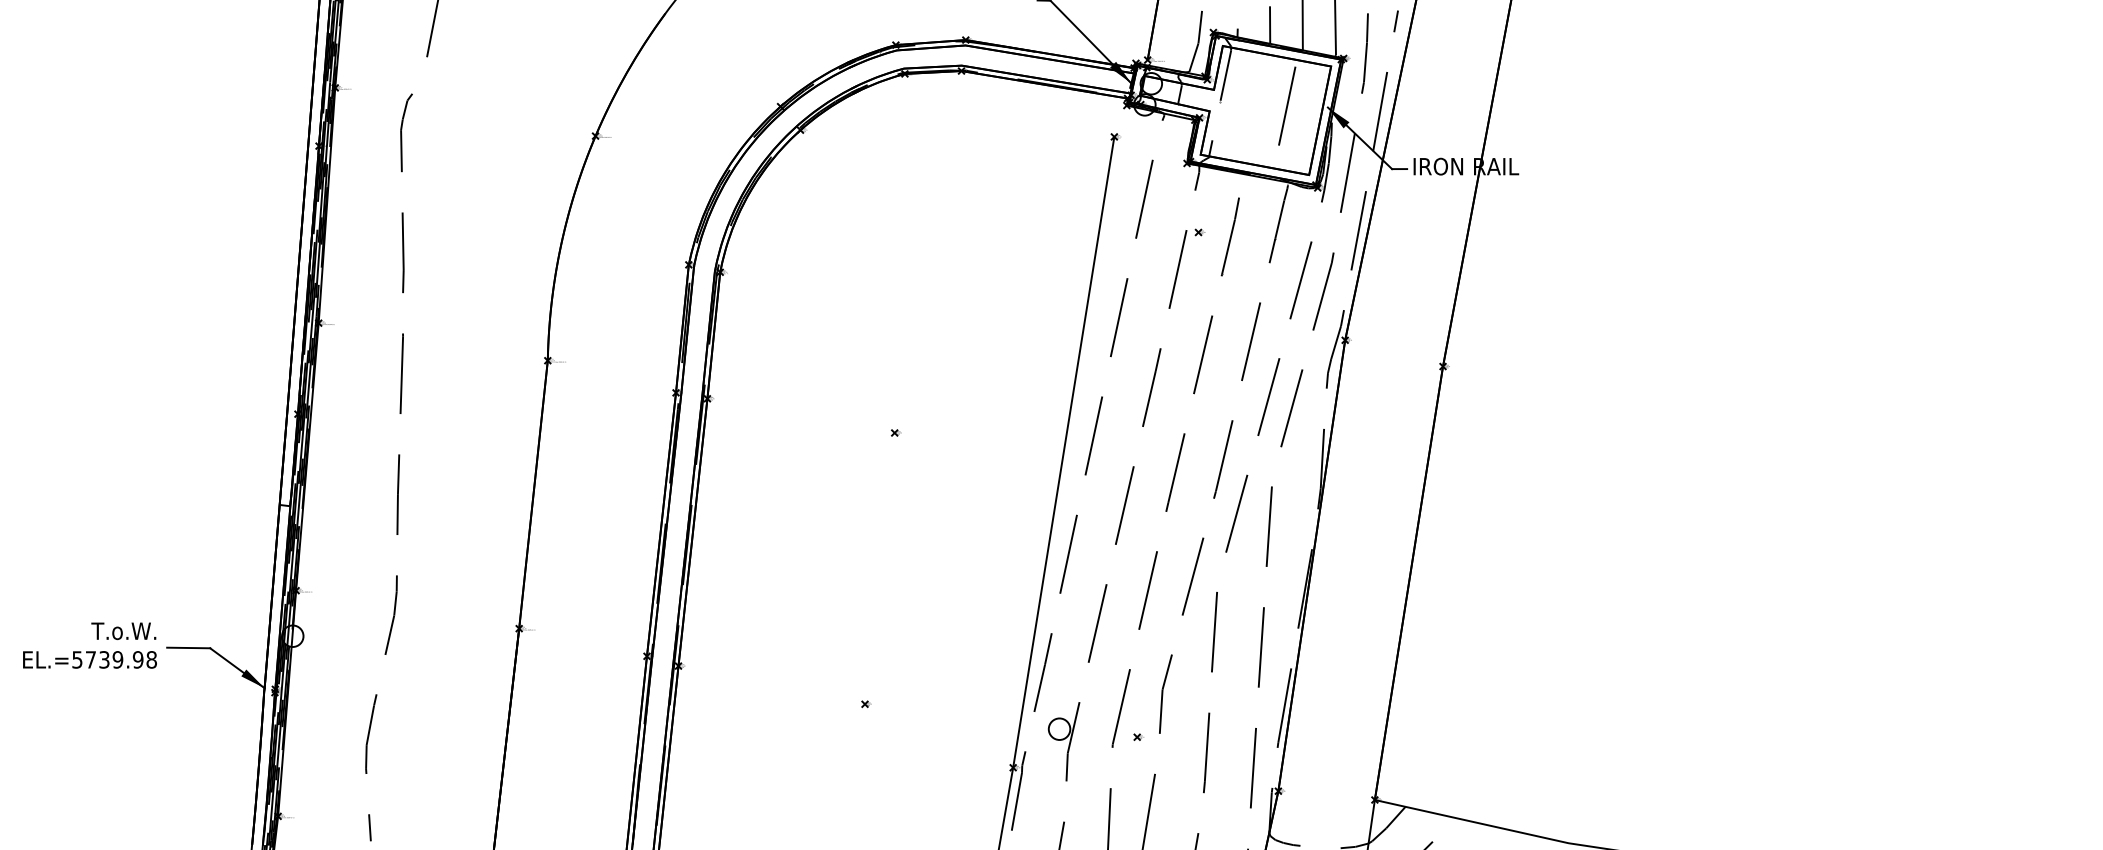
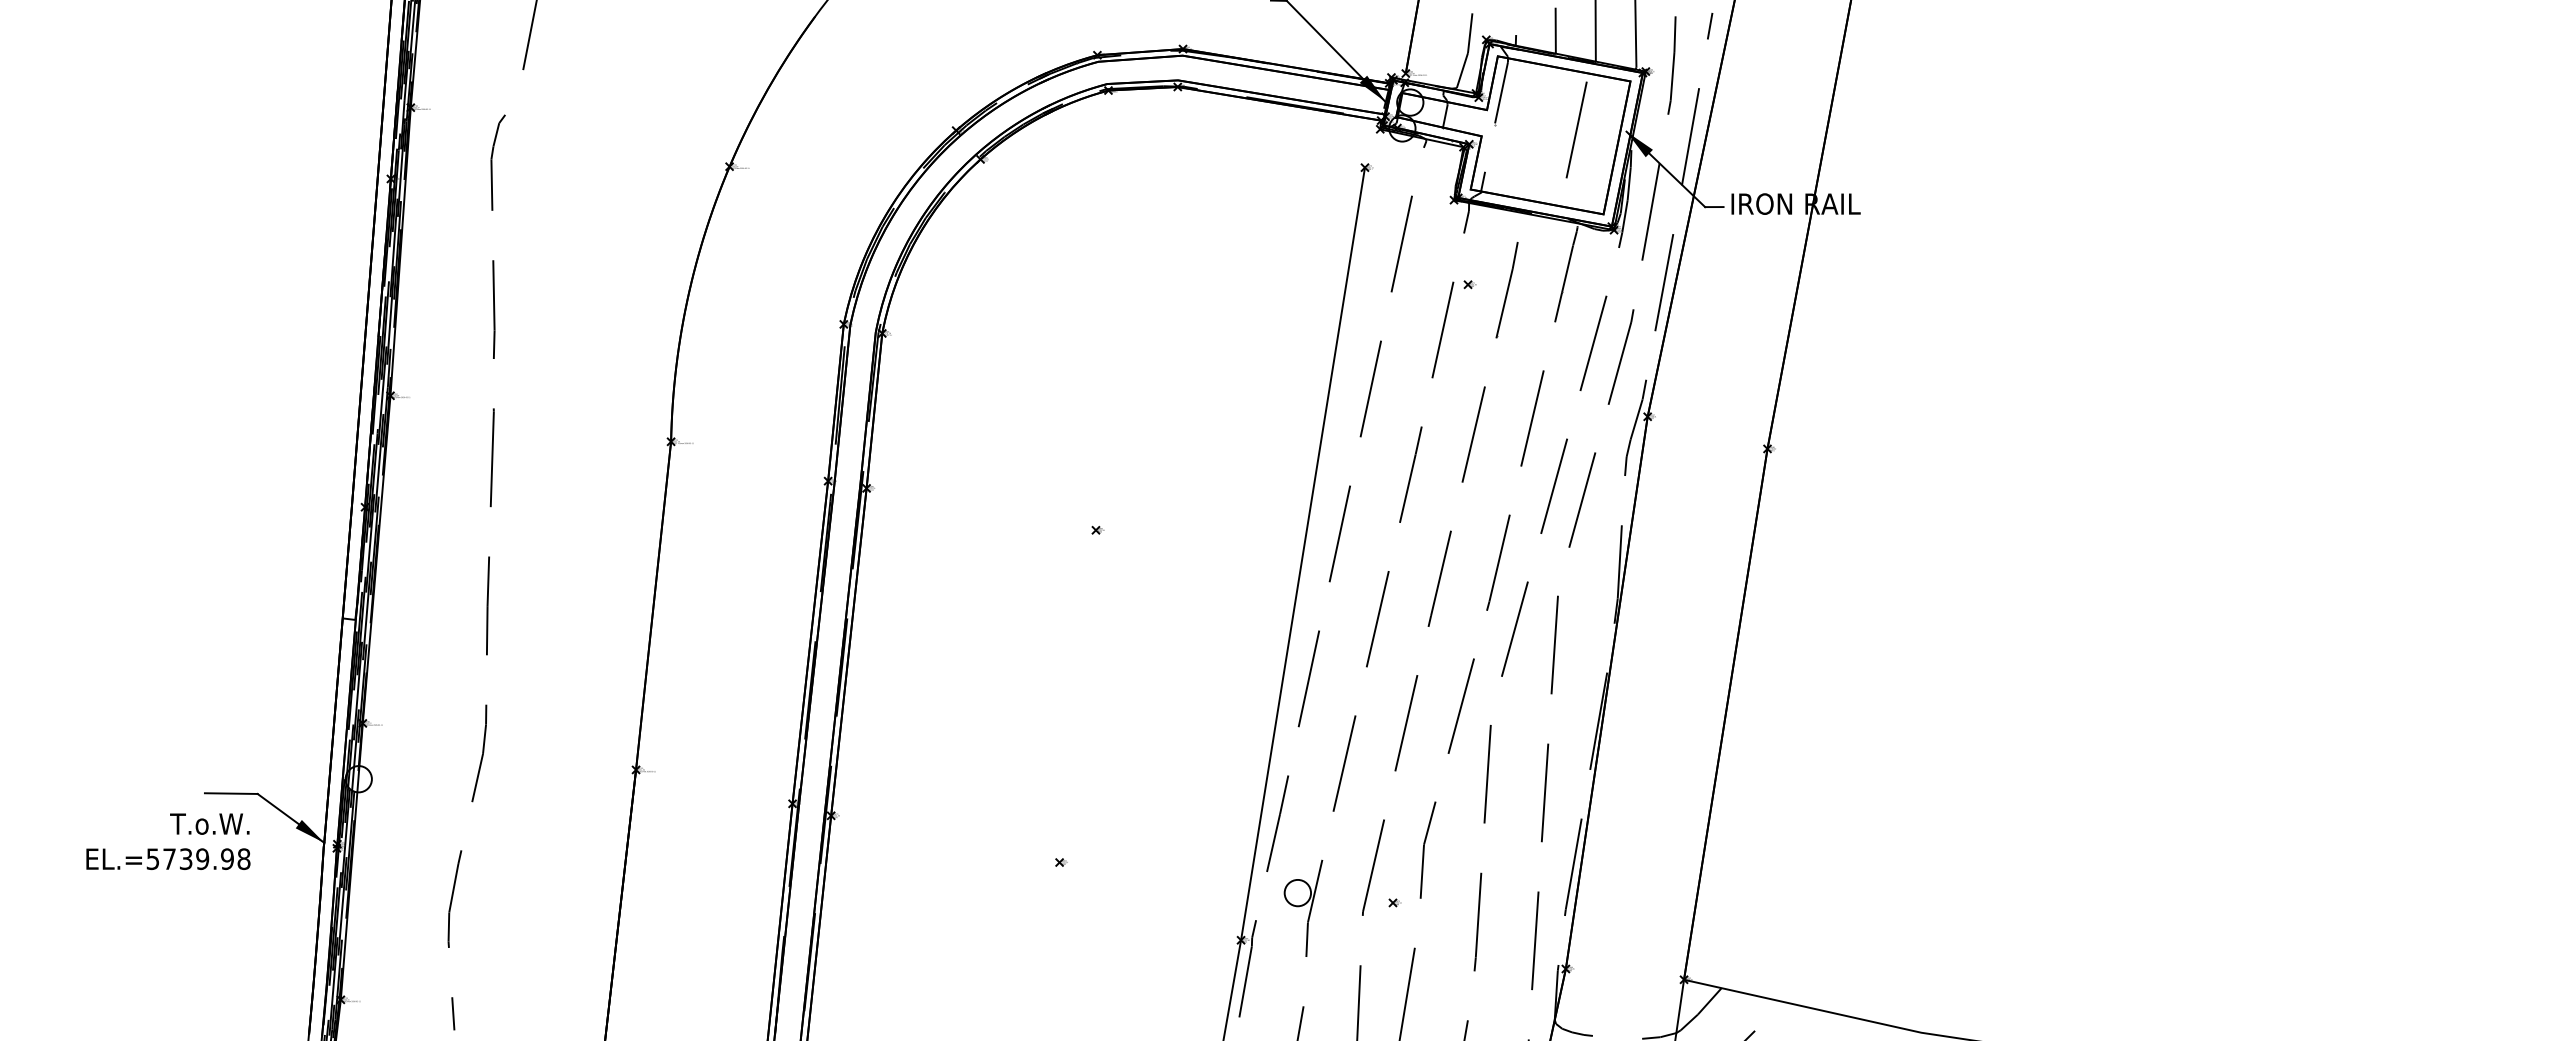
text: (90, 645) -> (168, 841), moved

